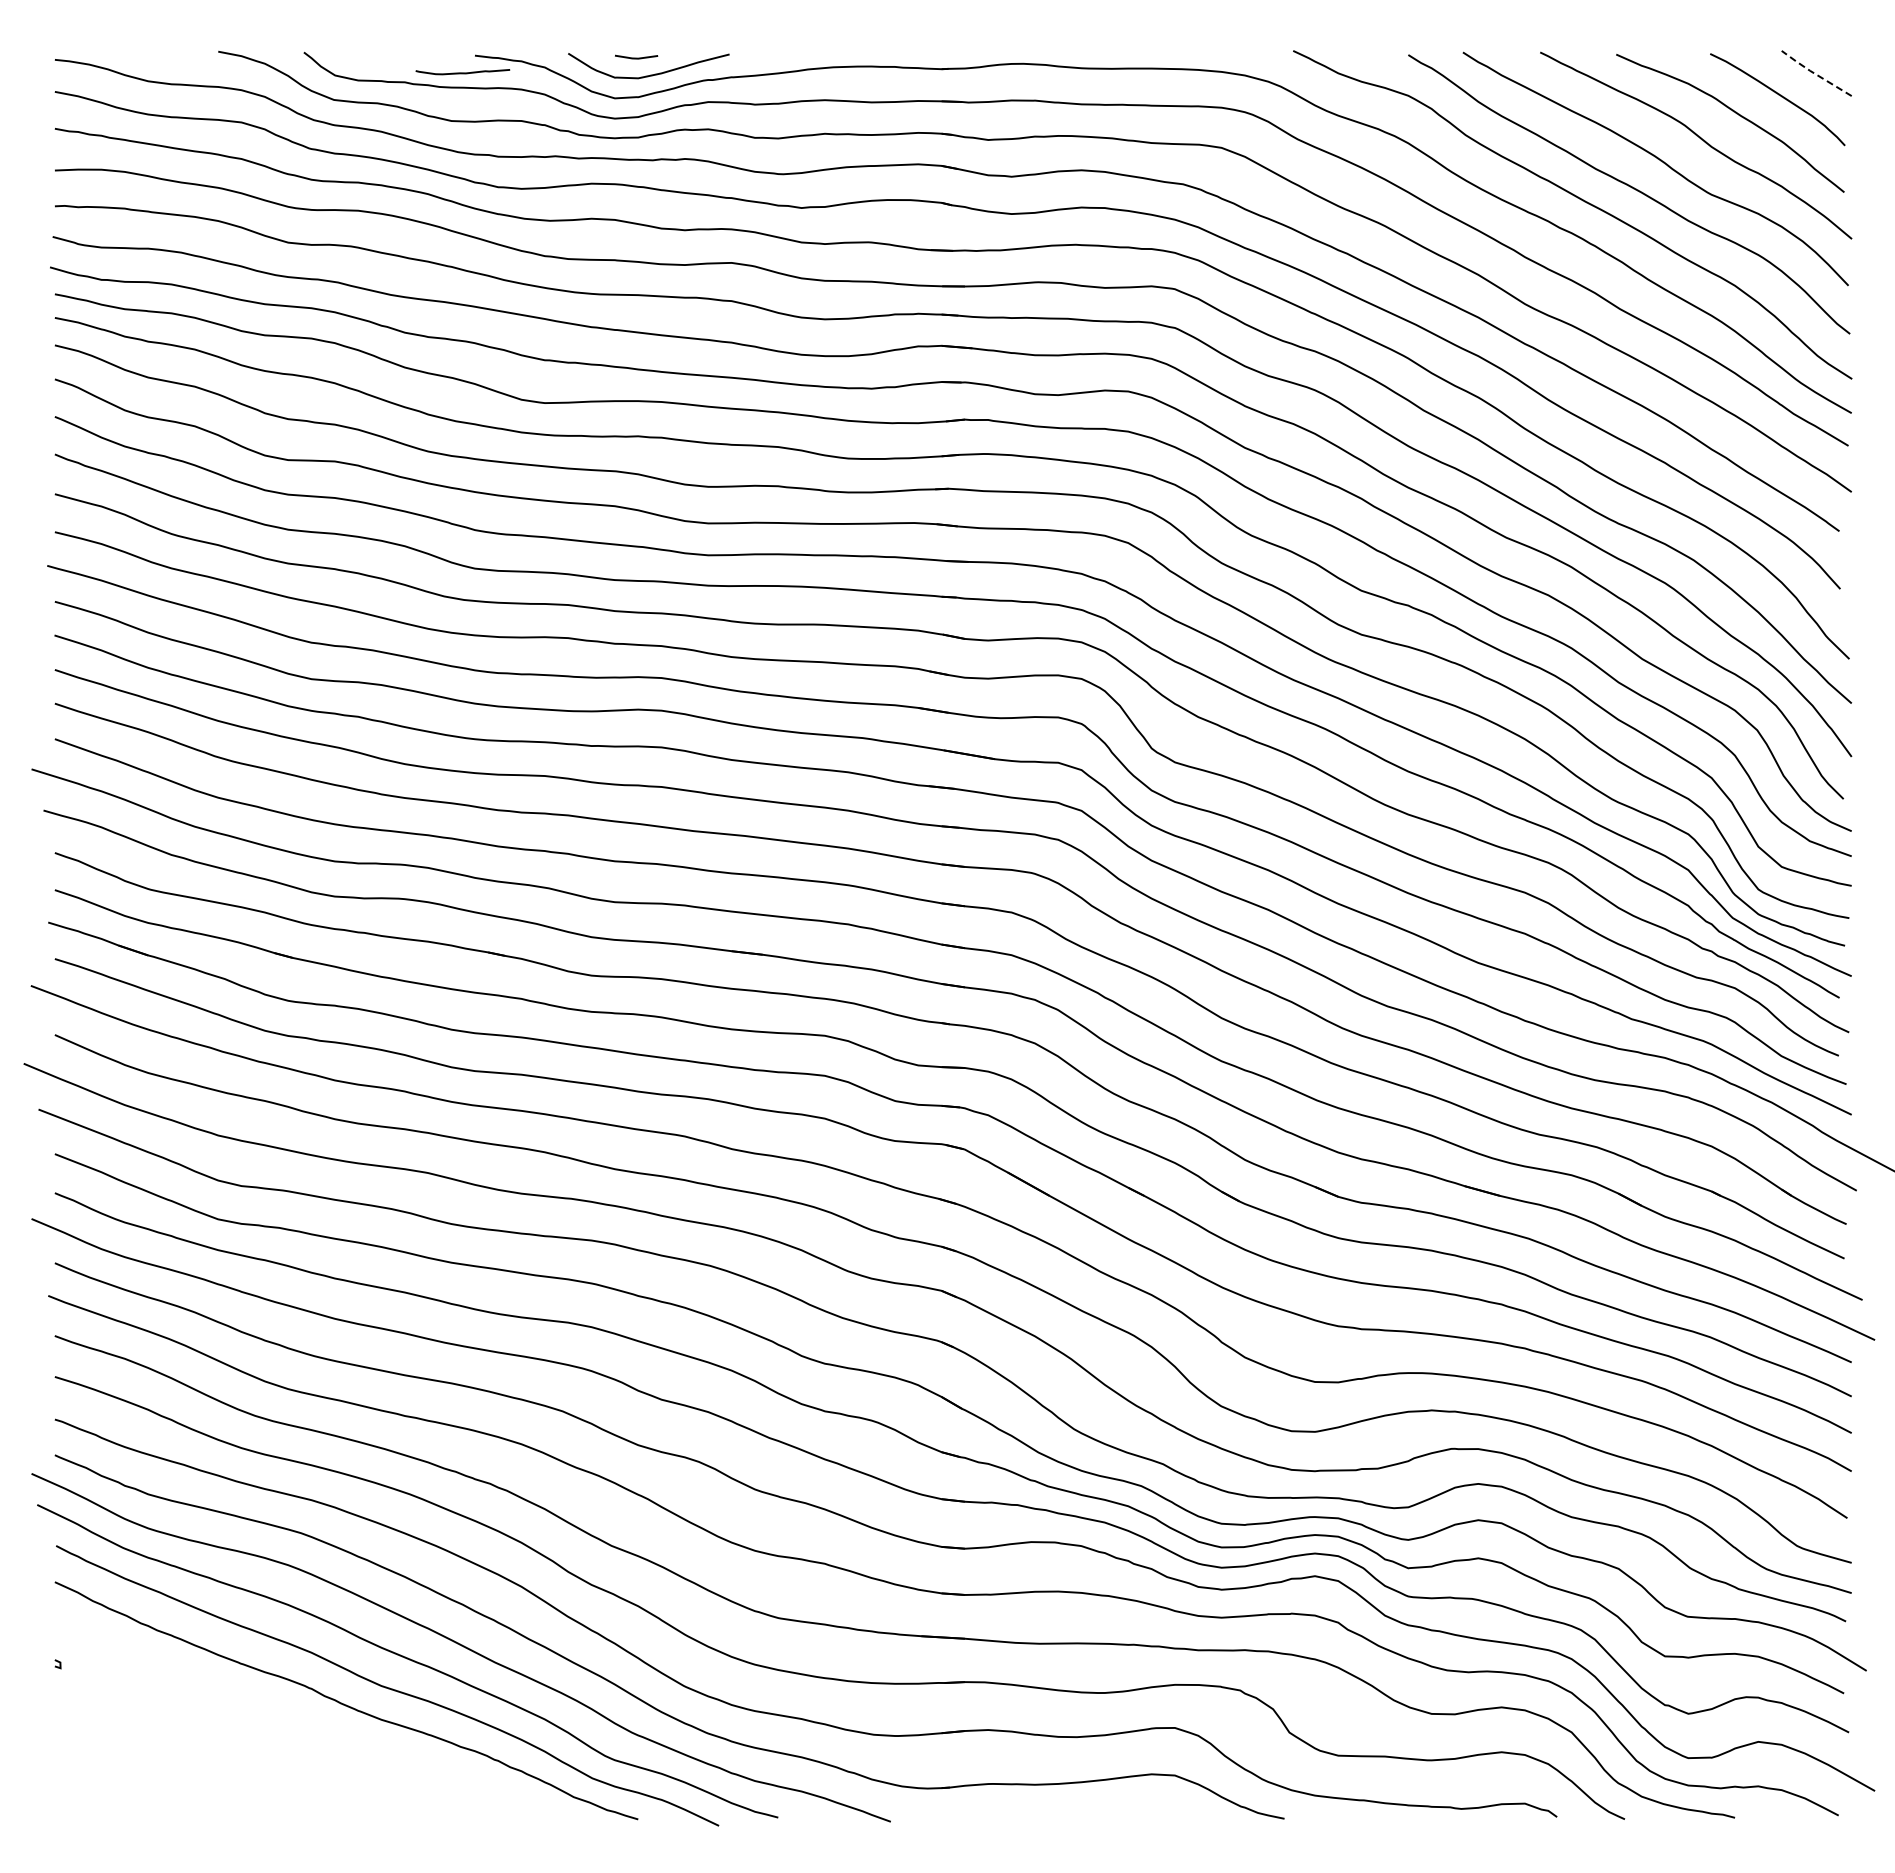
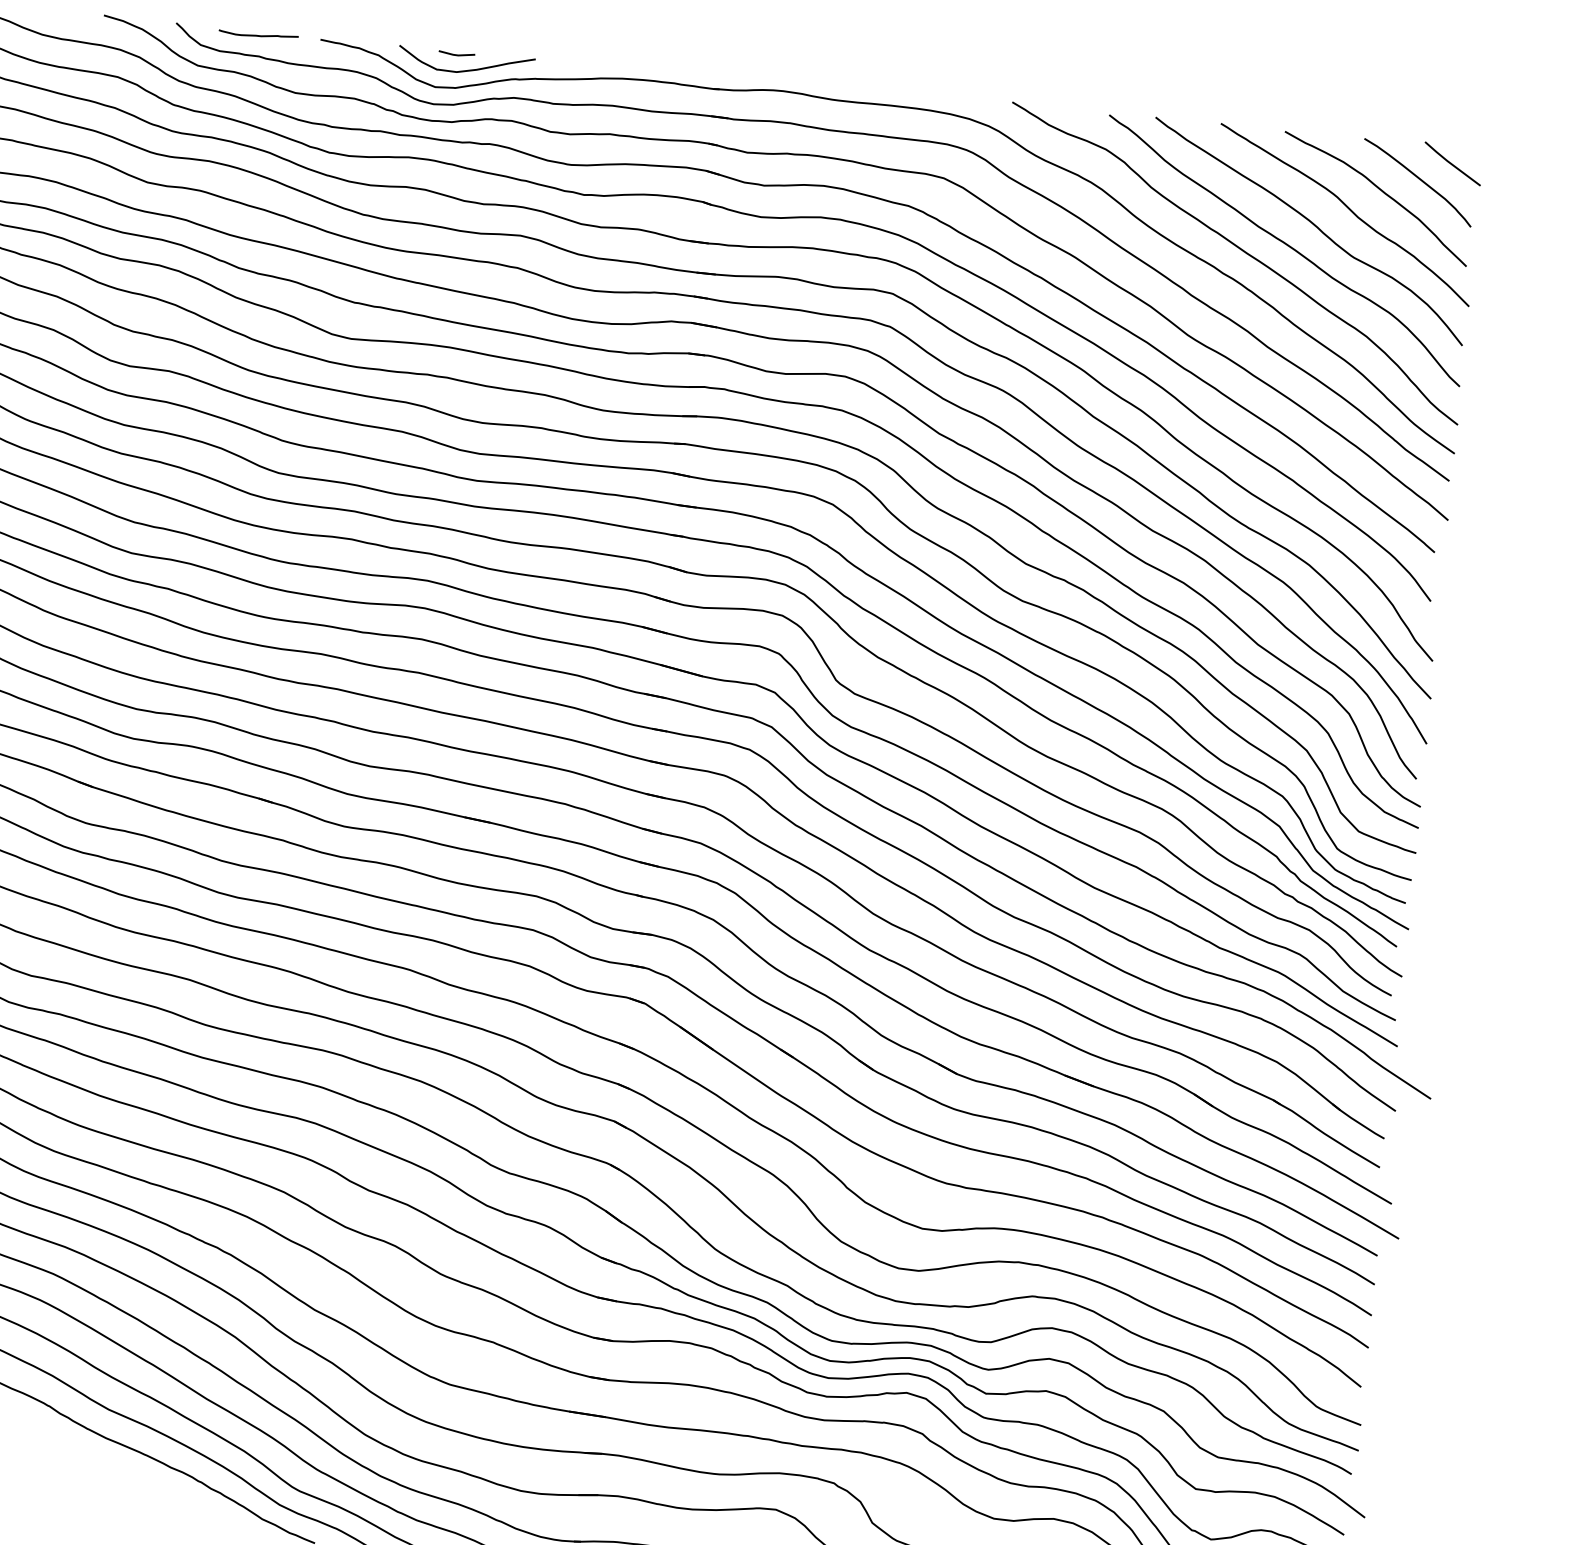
curve: (462, 72) -> (258, 35), moved
line: (1815, 73) -> (1451, 163), dashed -> solid

